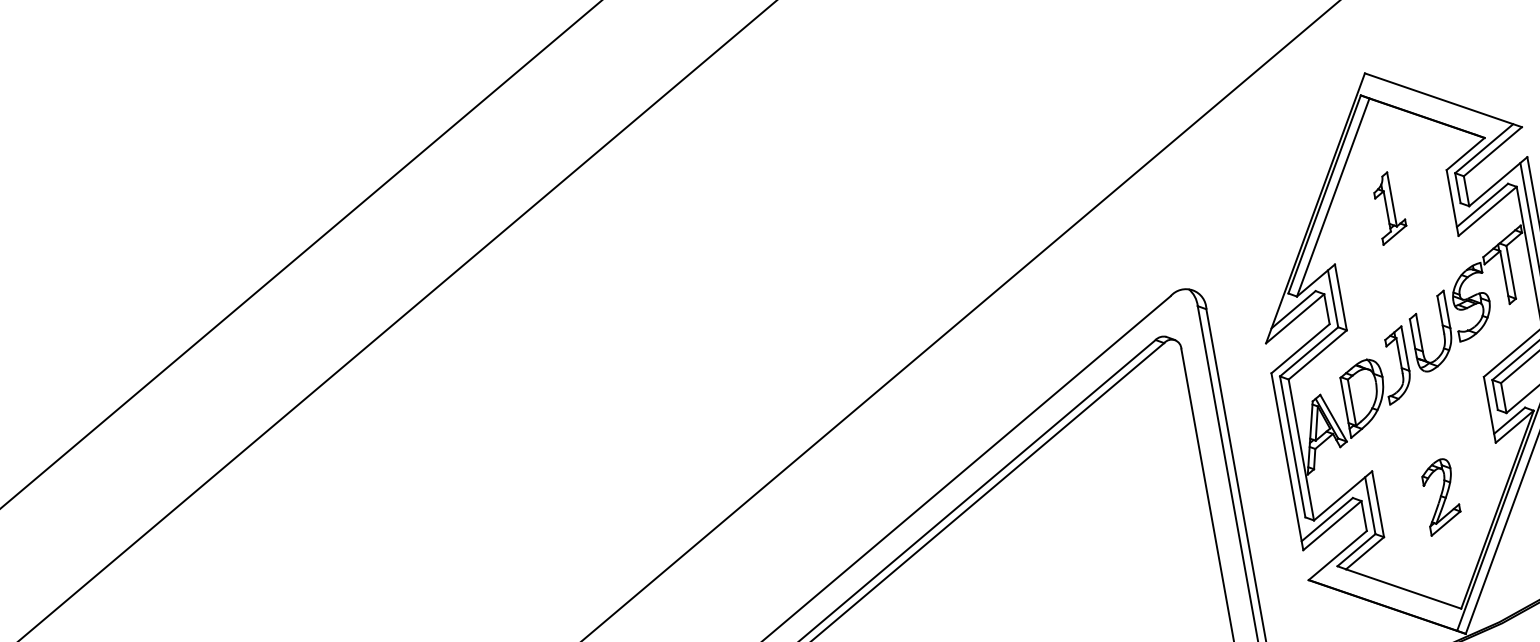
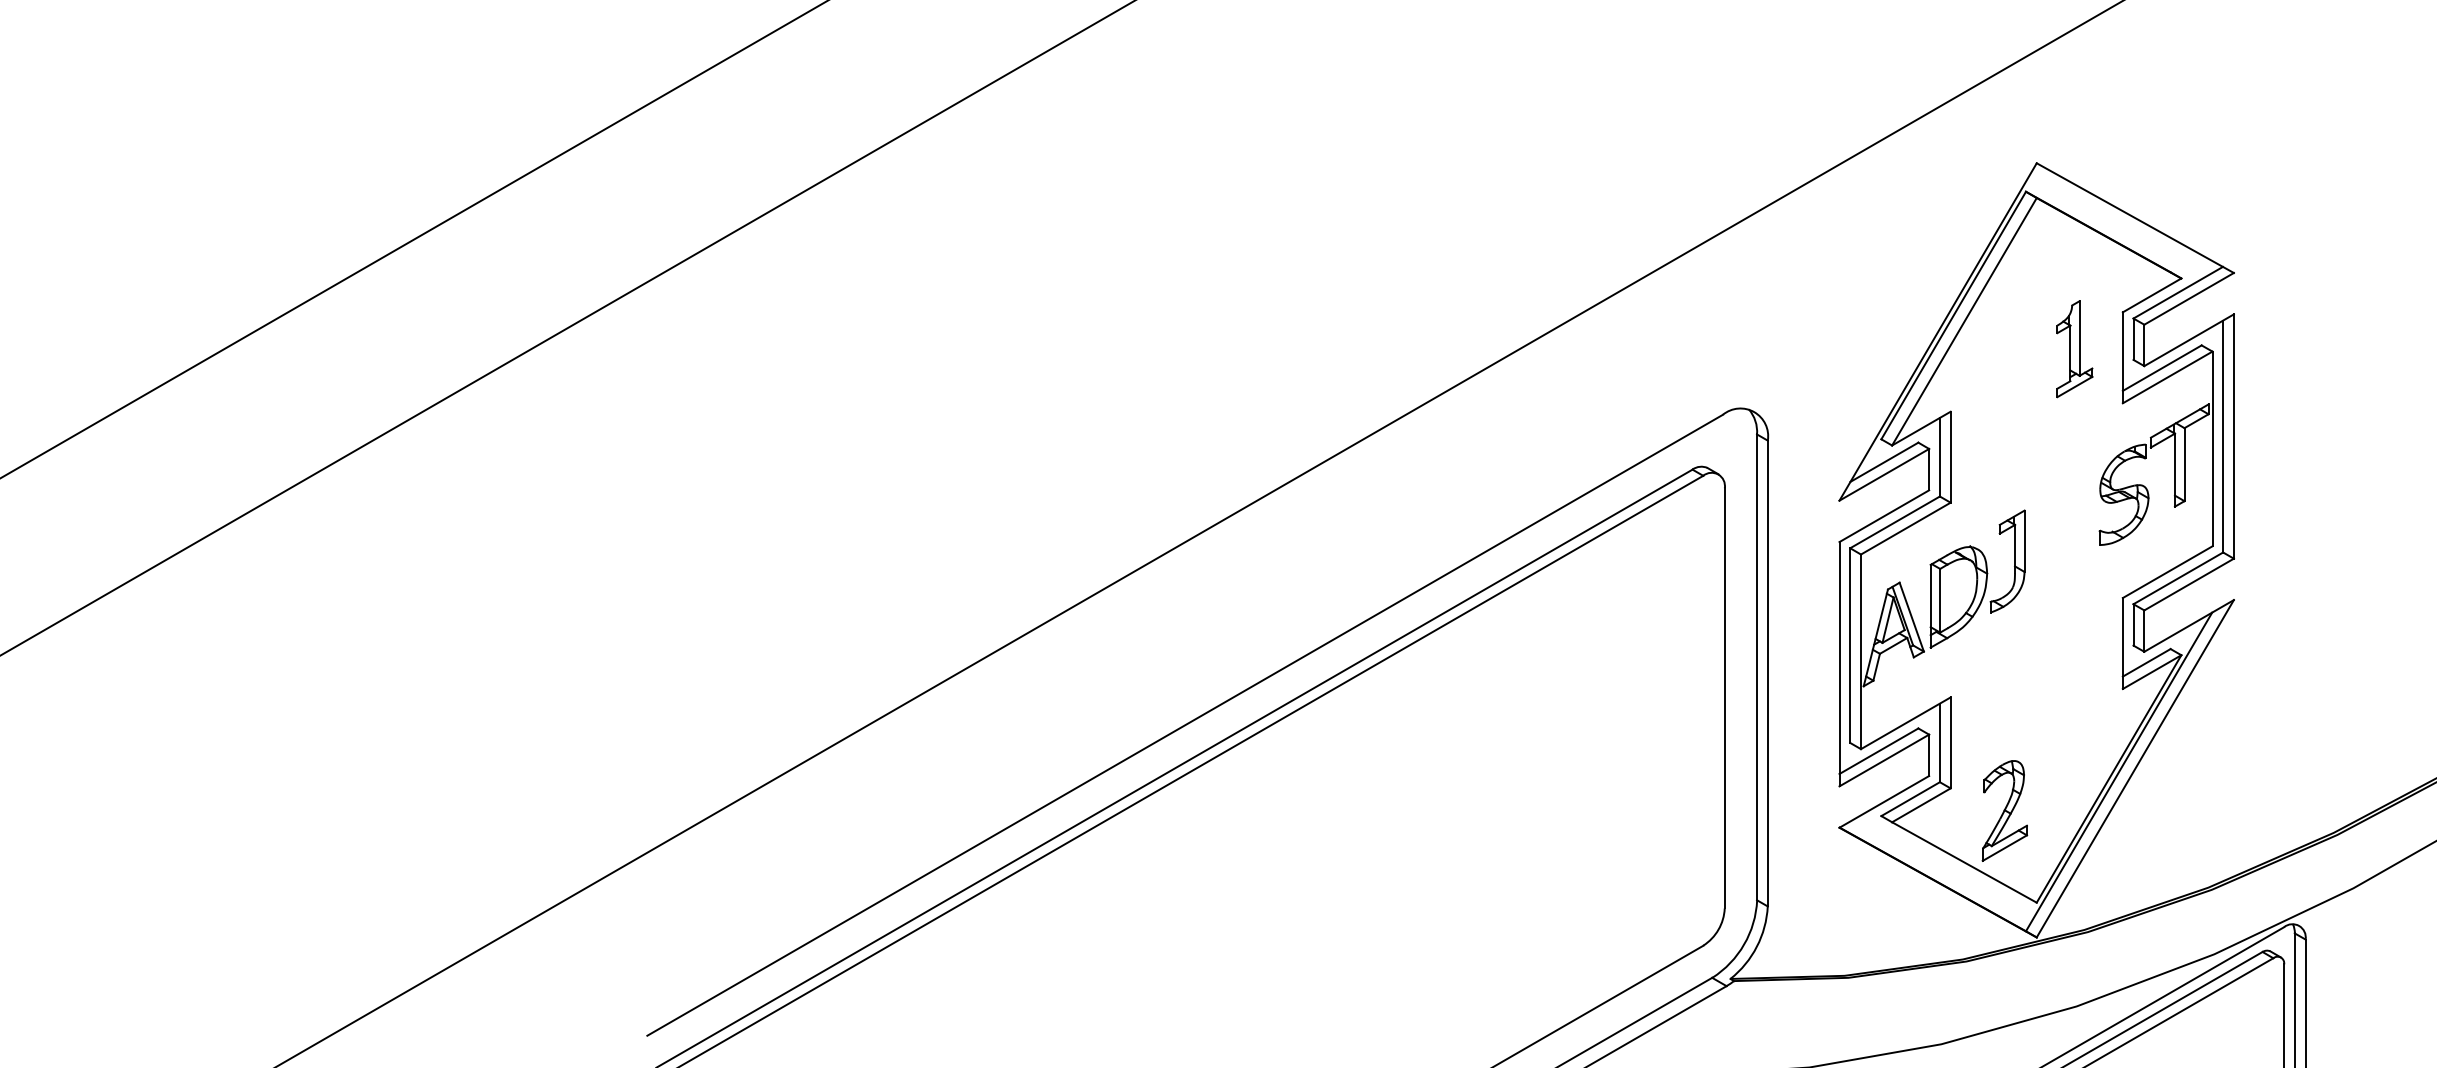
part: (1389, 208) -> (2074, 349), moved
part: (1419, 334) -> (2047, 525), removed
part: (1440, 496) -> (2004, 810), moved

